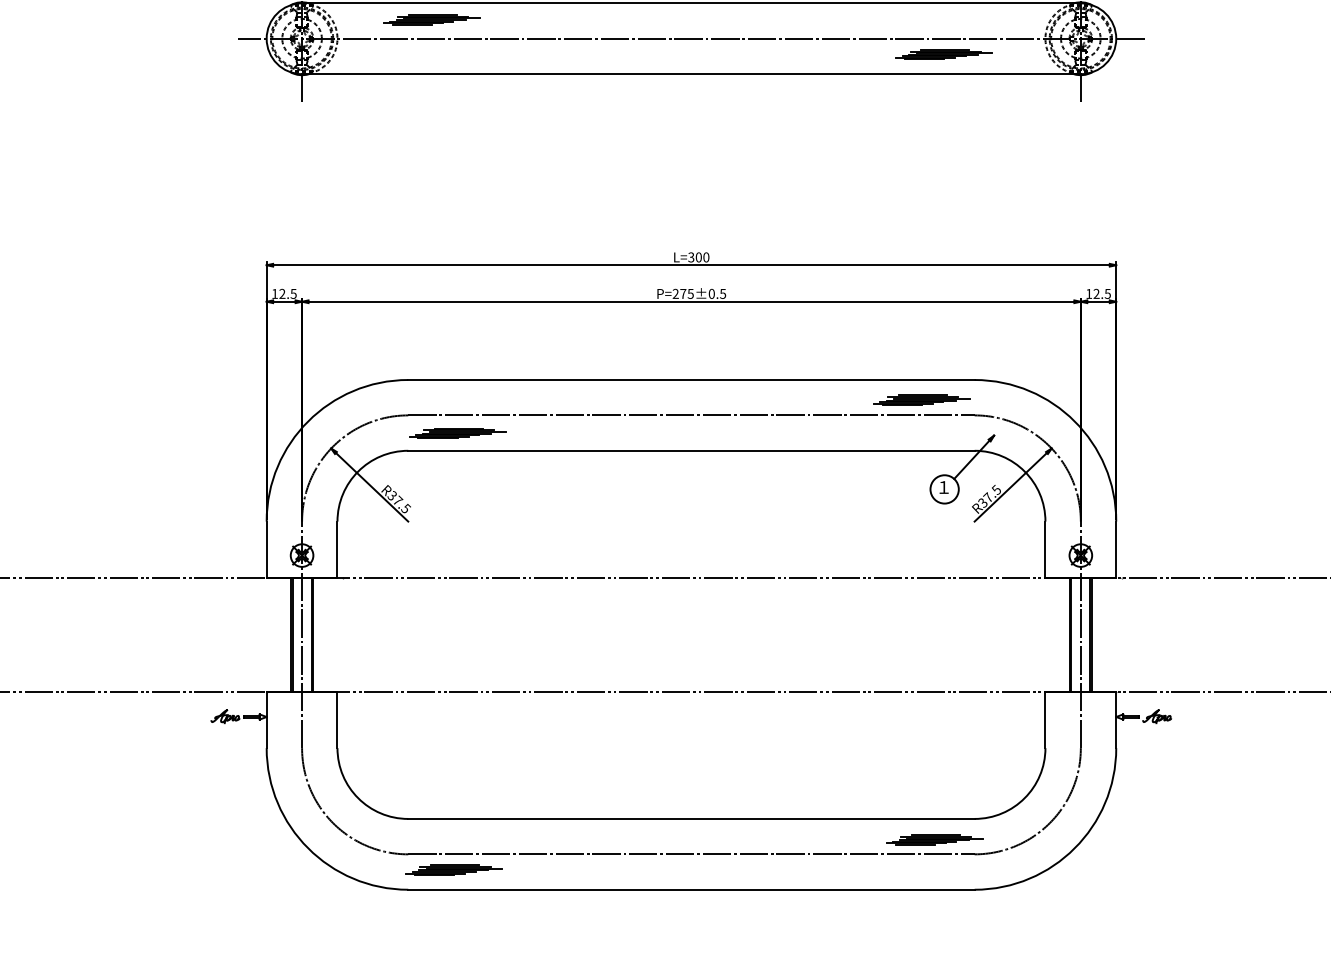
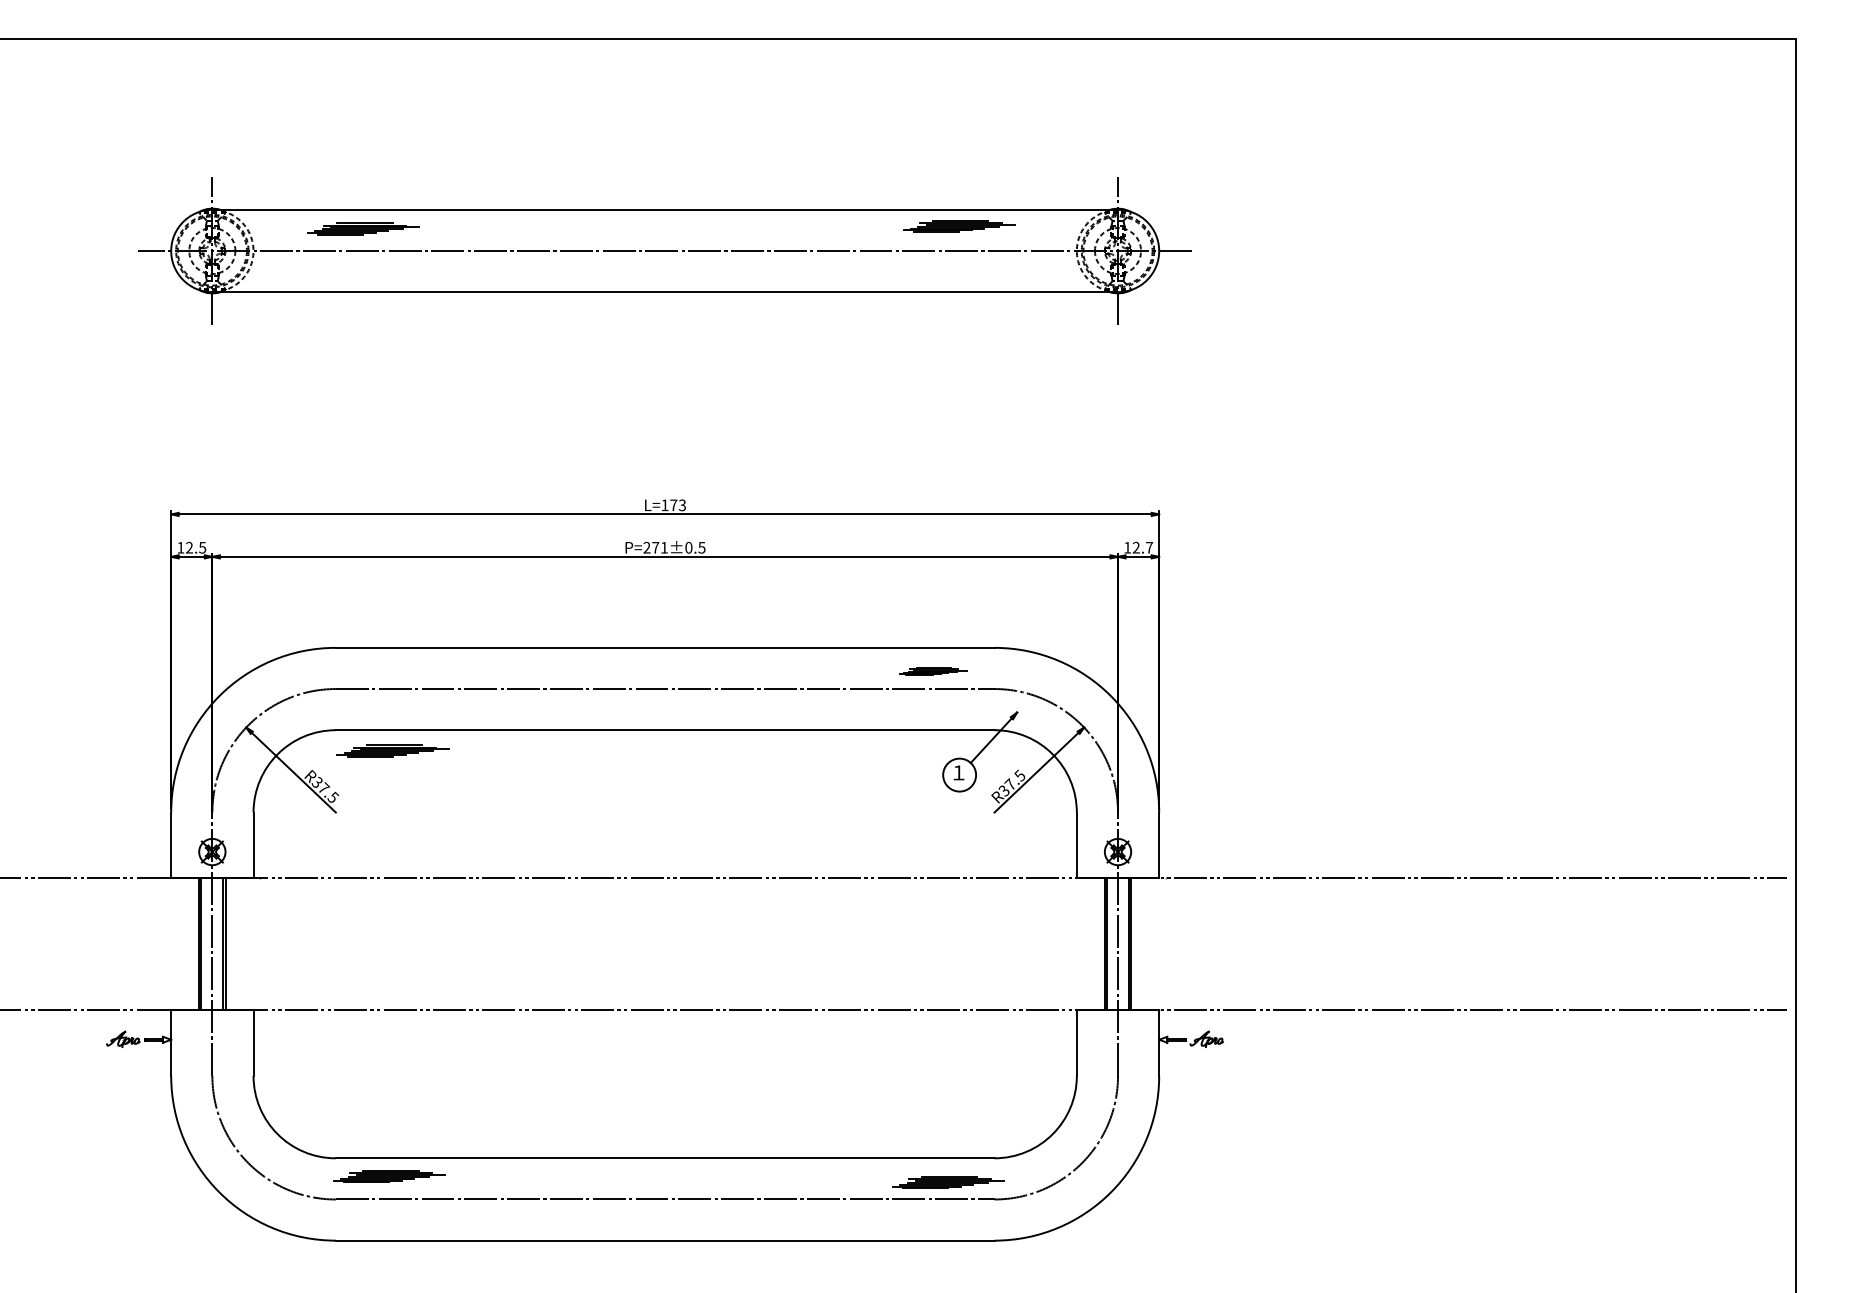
part: (944, 54) -> (959, 226), moved
text: (698, 257) -> (673, 505), L=300 -> L=173
text: (690, 293) -> (663, 547), P=275±0.5 -> P=271±0.5
text: (1107, 293) -> (1149, 547), 12.5 -> 12.7
part: (921, 400) -> (932, 671), size x0.6
part: (456, 433) -> (392, 750), moved
part: (454, 869) -> (389, 1176), moved

